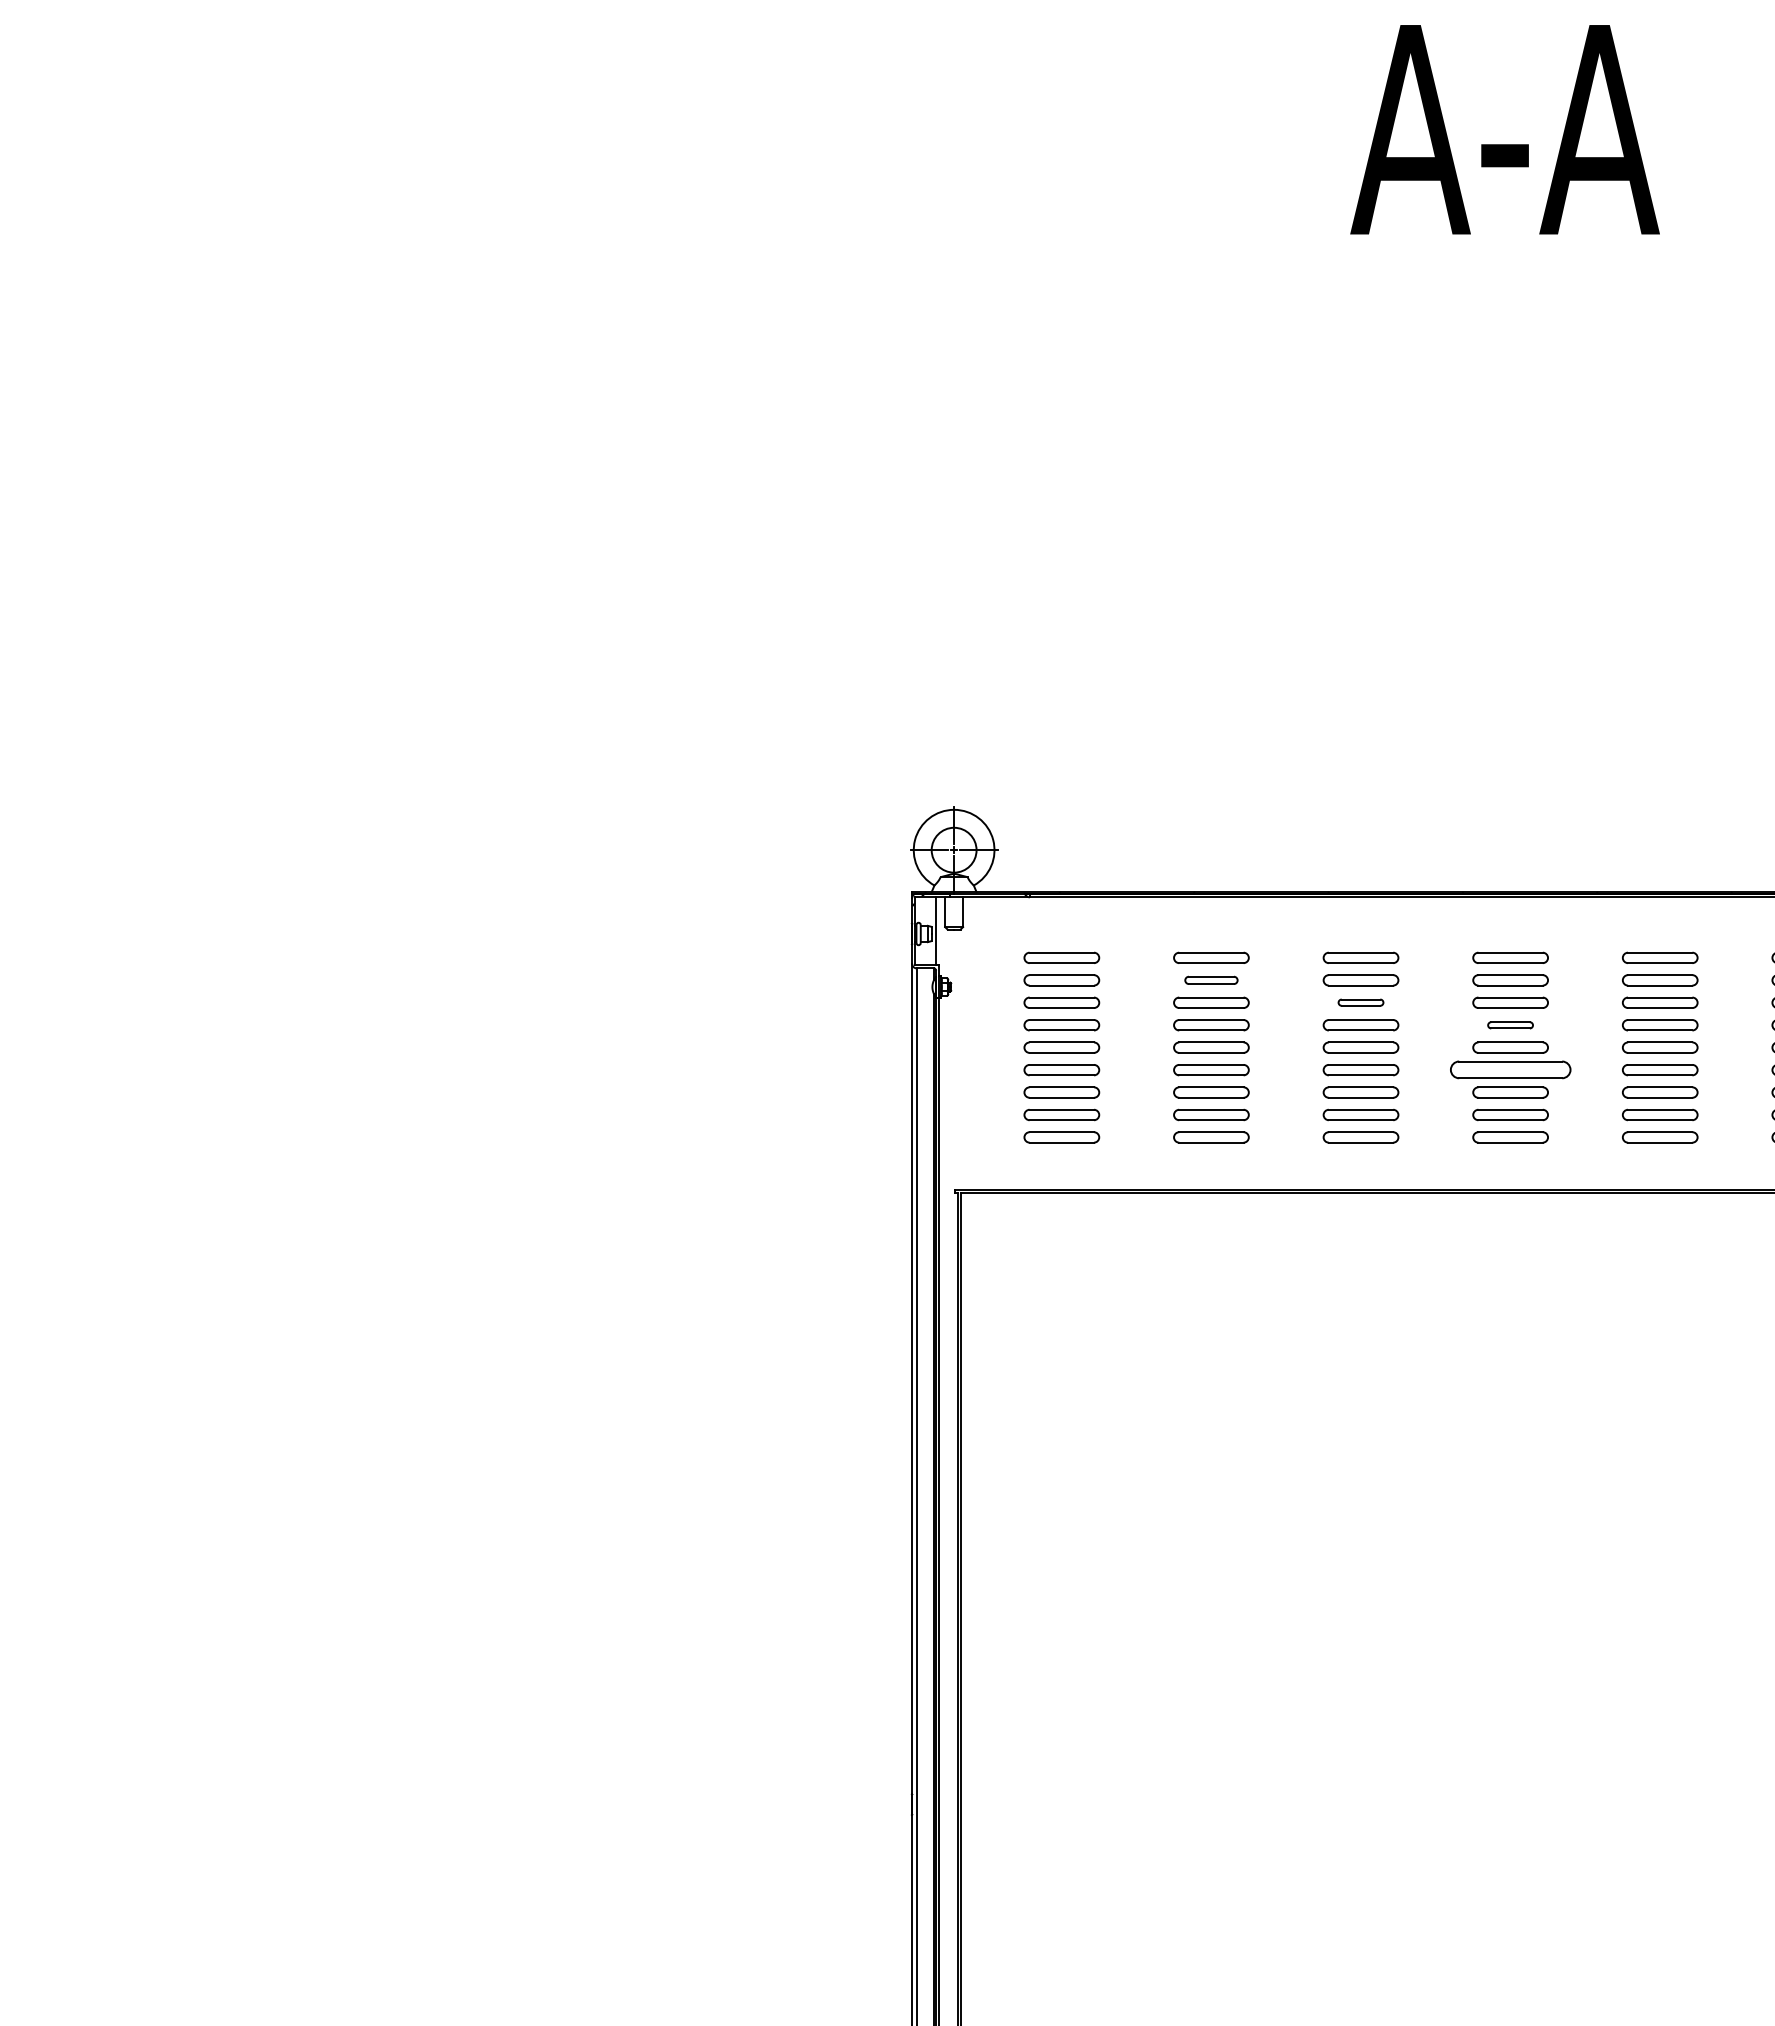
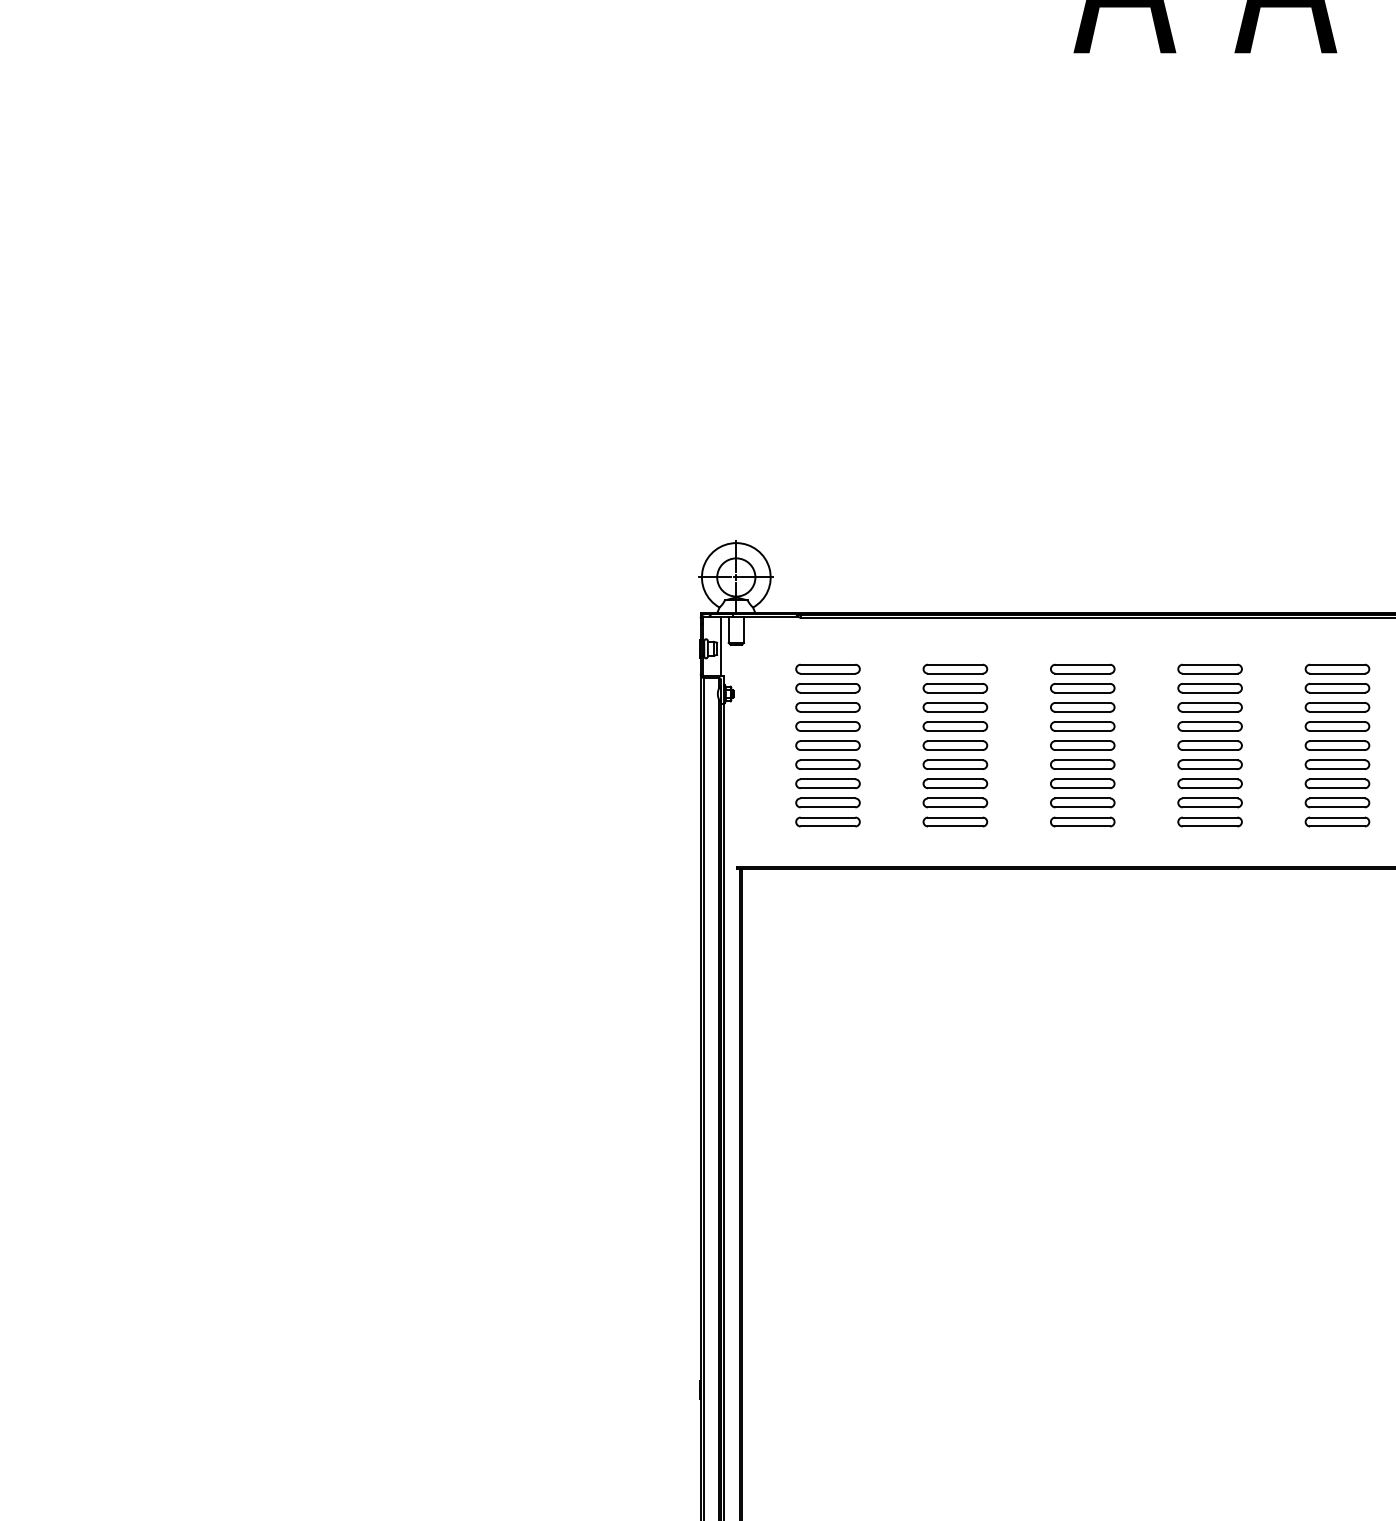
part: (1211, 980) -> (955, 688), size x1.43
part: (1360, 1002) -> (1082, 707), size x1.67
part: (1510, 1025) -> (1210, 726), size x1.67
part: (1510, 1070) -> (1210, 765), size x0.62

